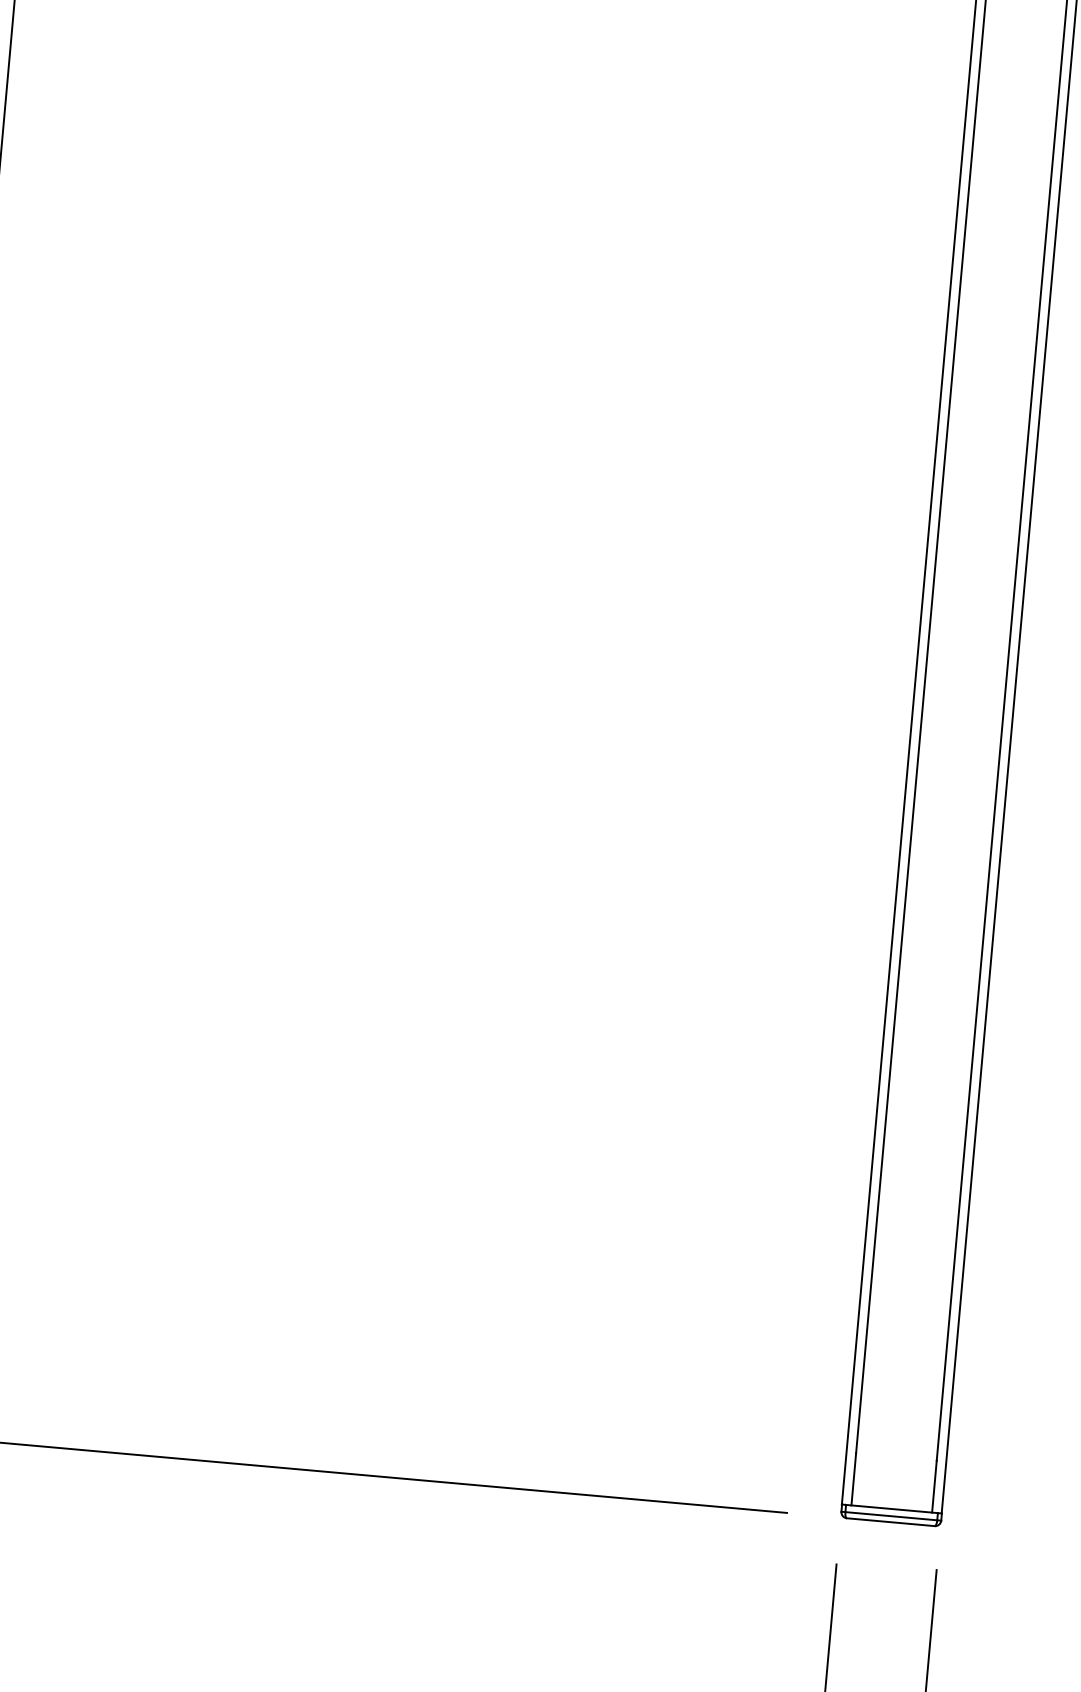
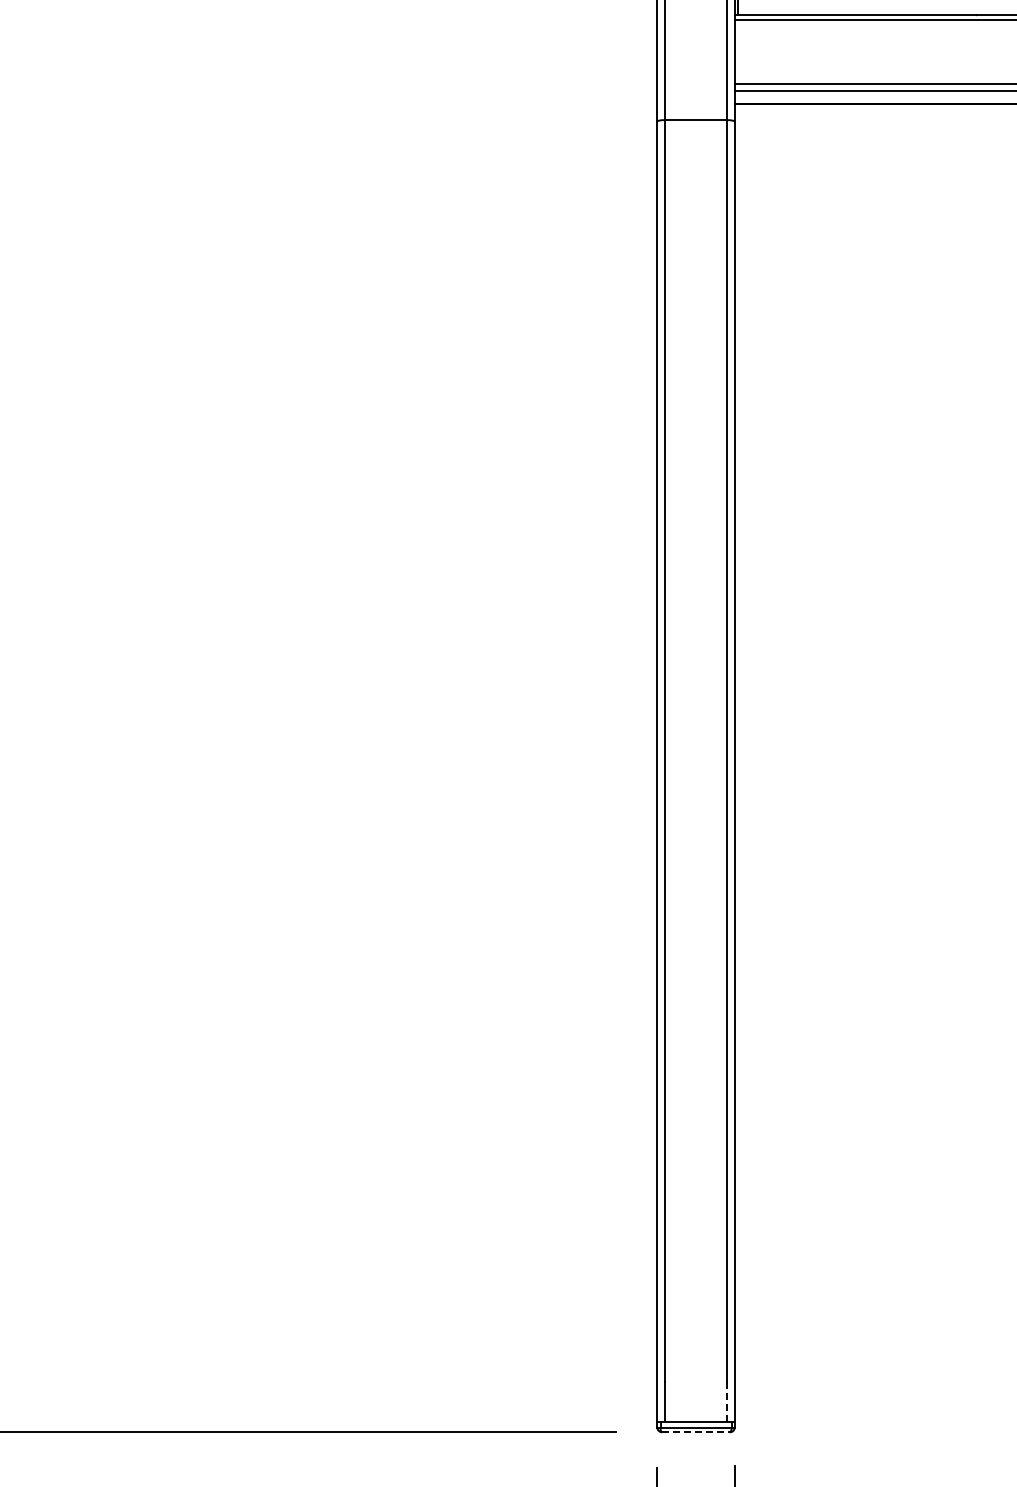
line: (934, 1487) -> (727, 1402), solid -> dashed
line: (891, 1522) -> (696, 1432), solid -> dashed

